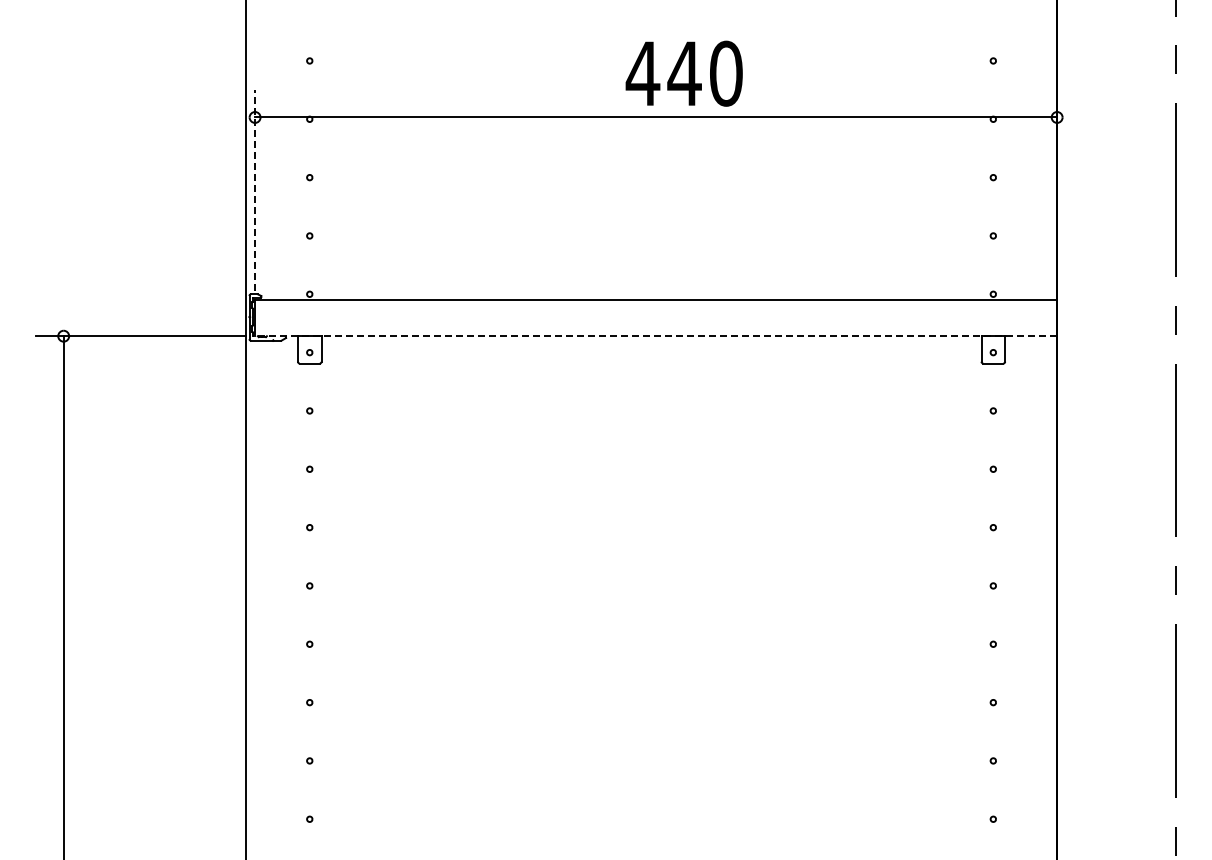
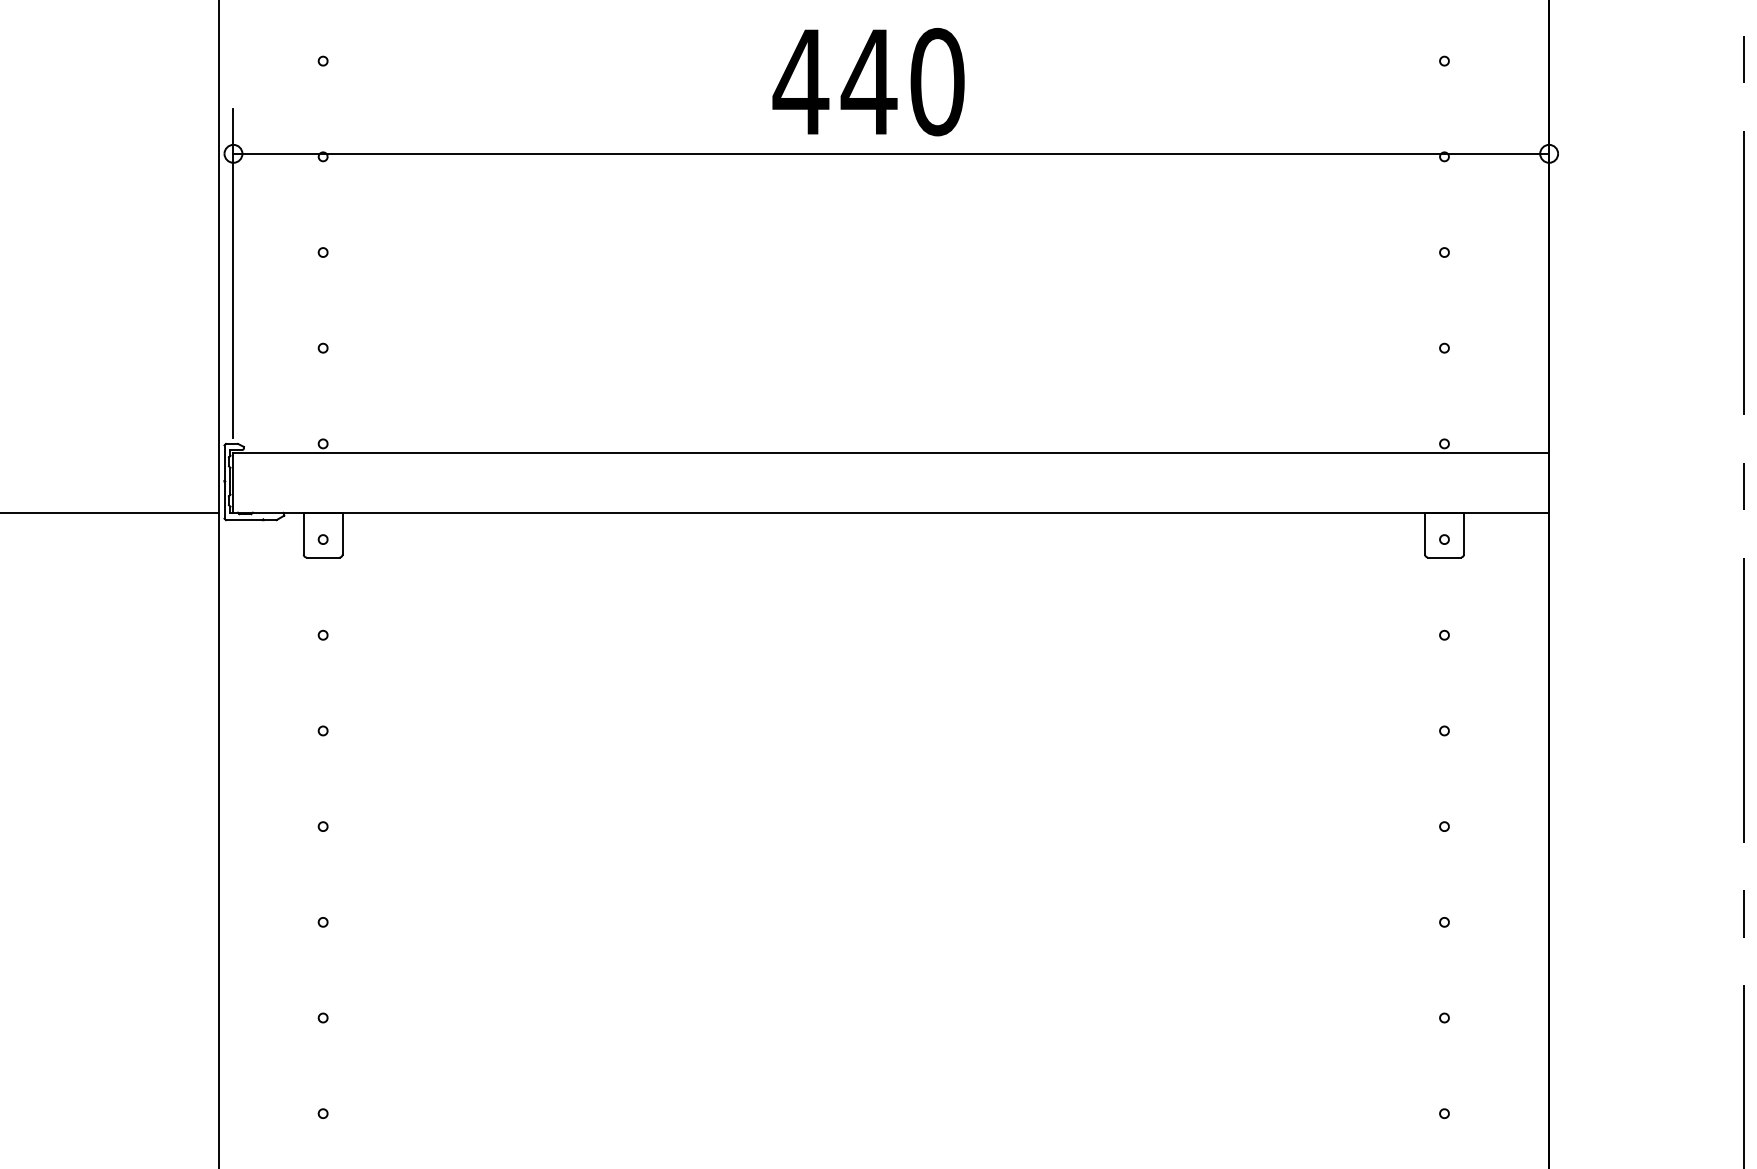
text: (683, 73) -> (867, 81), moved
line: (255, 189) -> (234, 271), dashed -> solid
line: (655, 336) -> (890, 513), dashed -> solid

